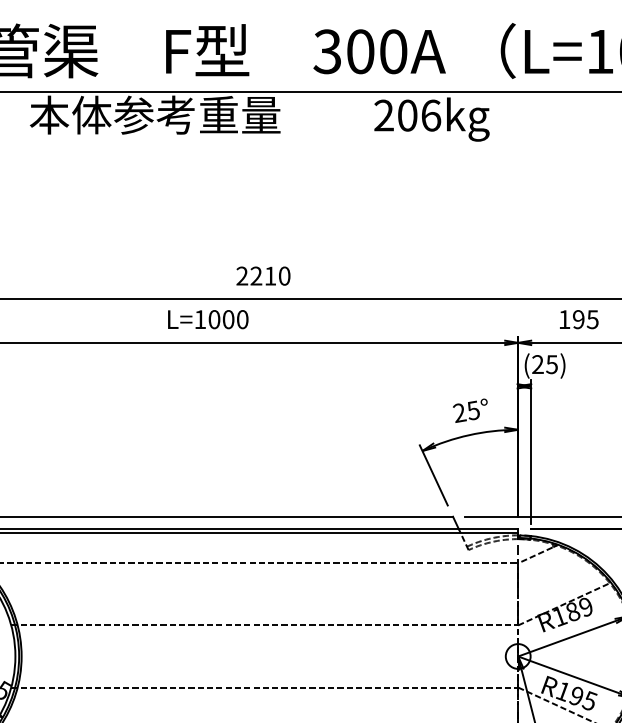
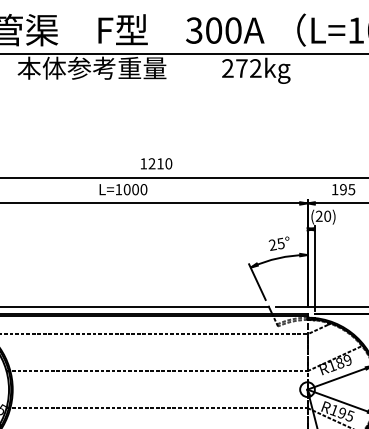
text: (418, 115) -> (248, 68), 206kg -> 272kg
text: (241, 275) -> (143, 163), 2210 -> 1210
text: (551, 363) -> (327, 215), (25) -> (20)

